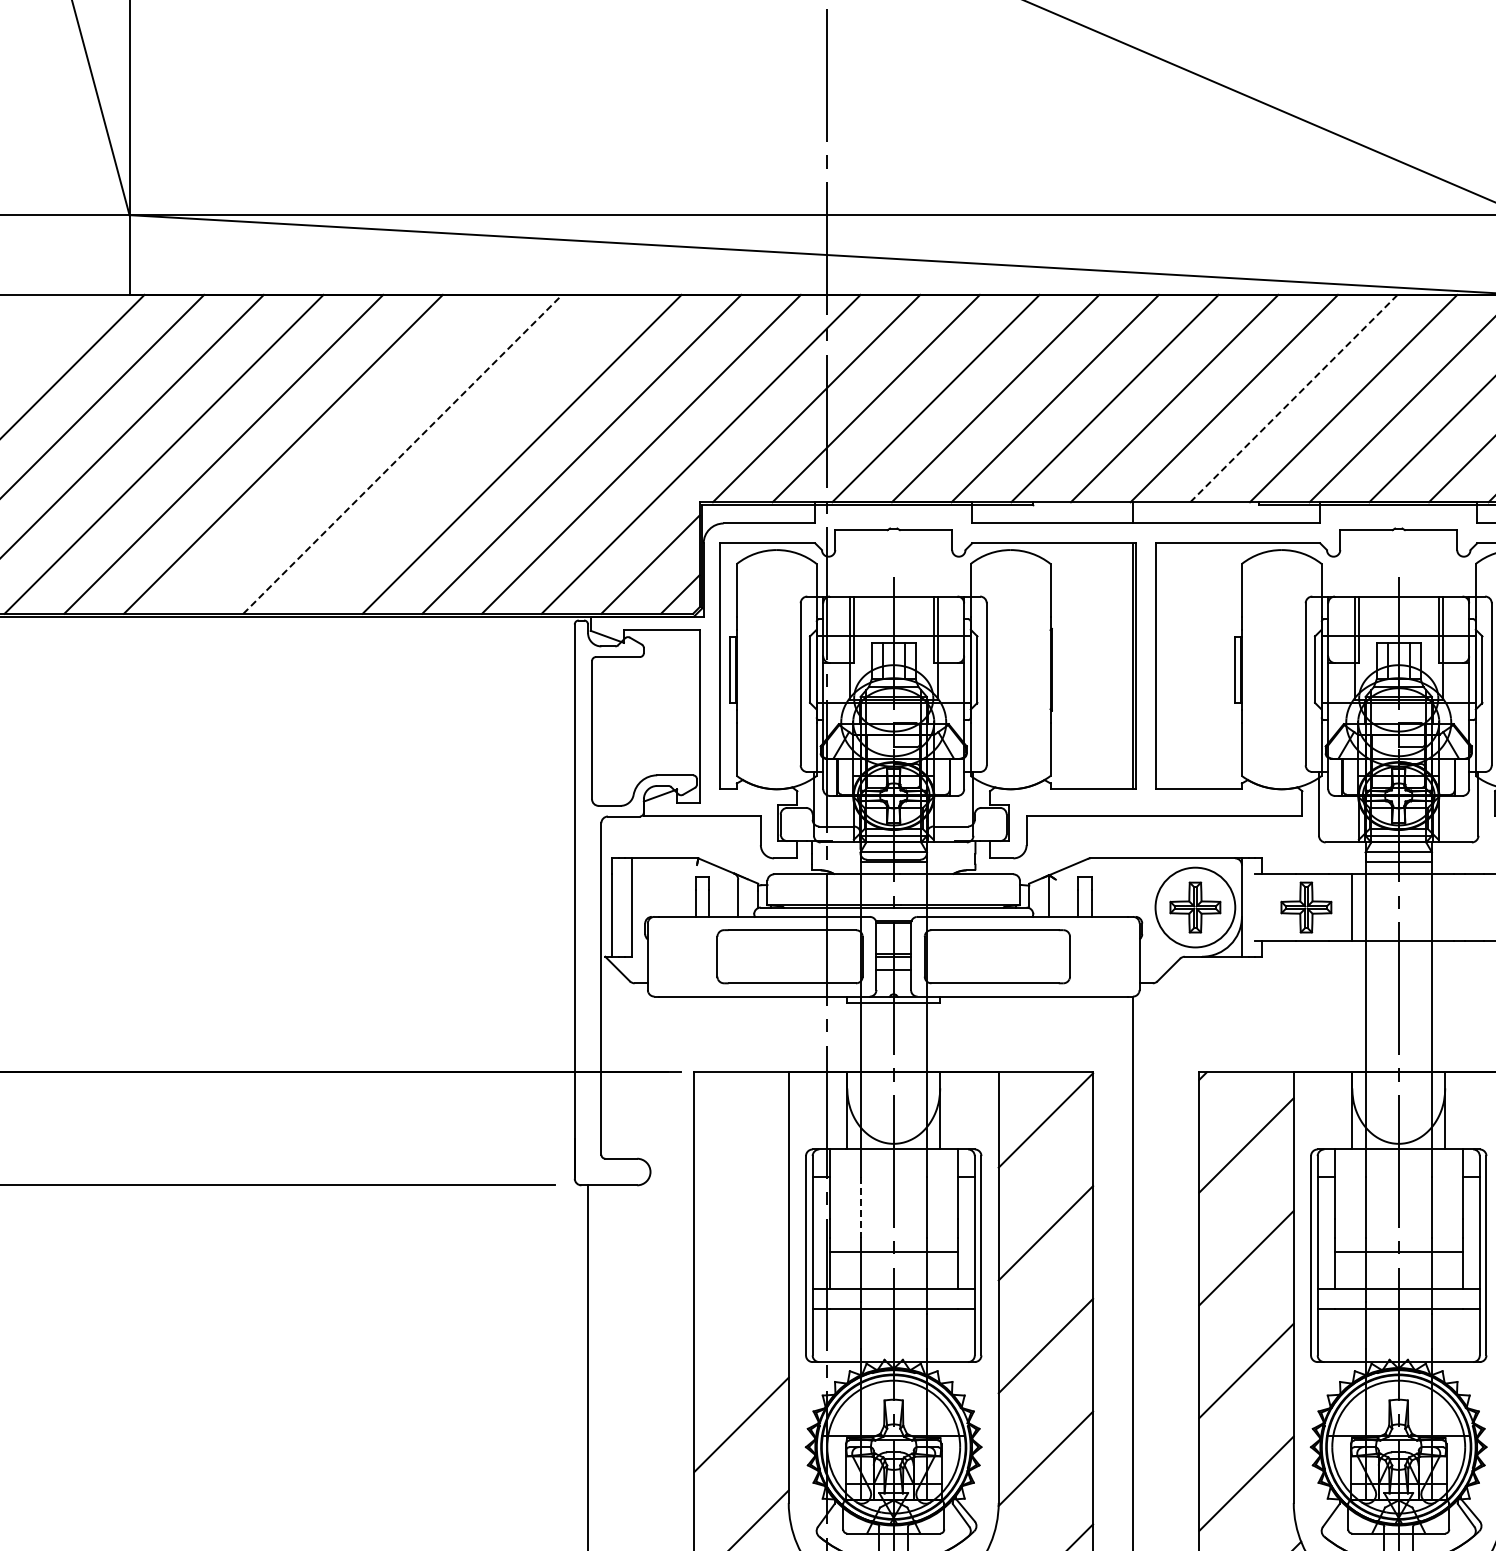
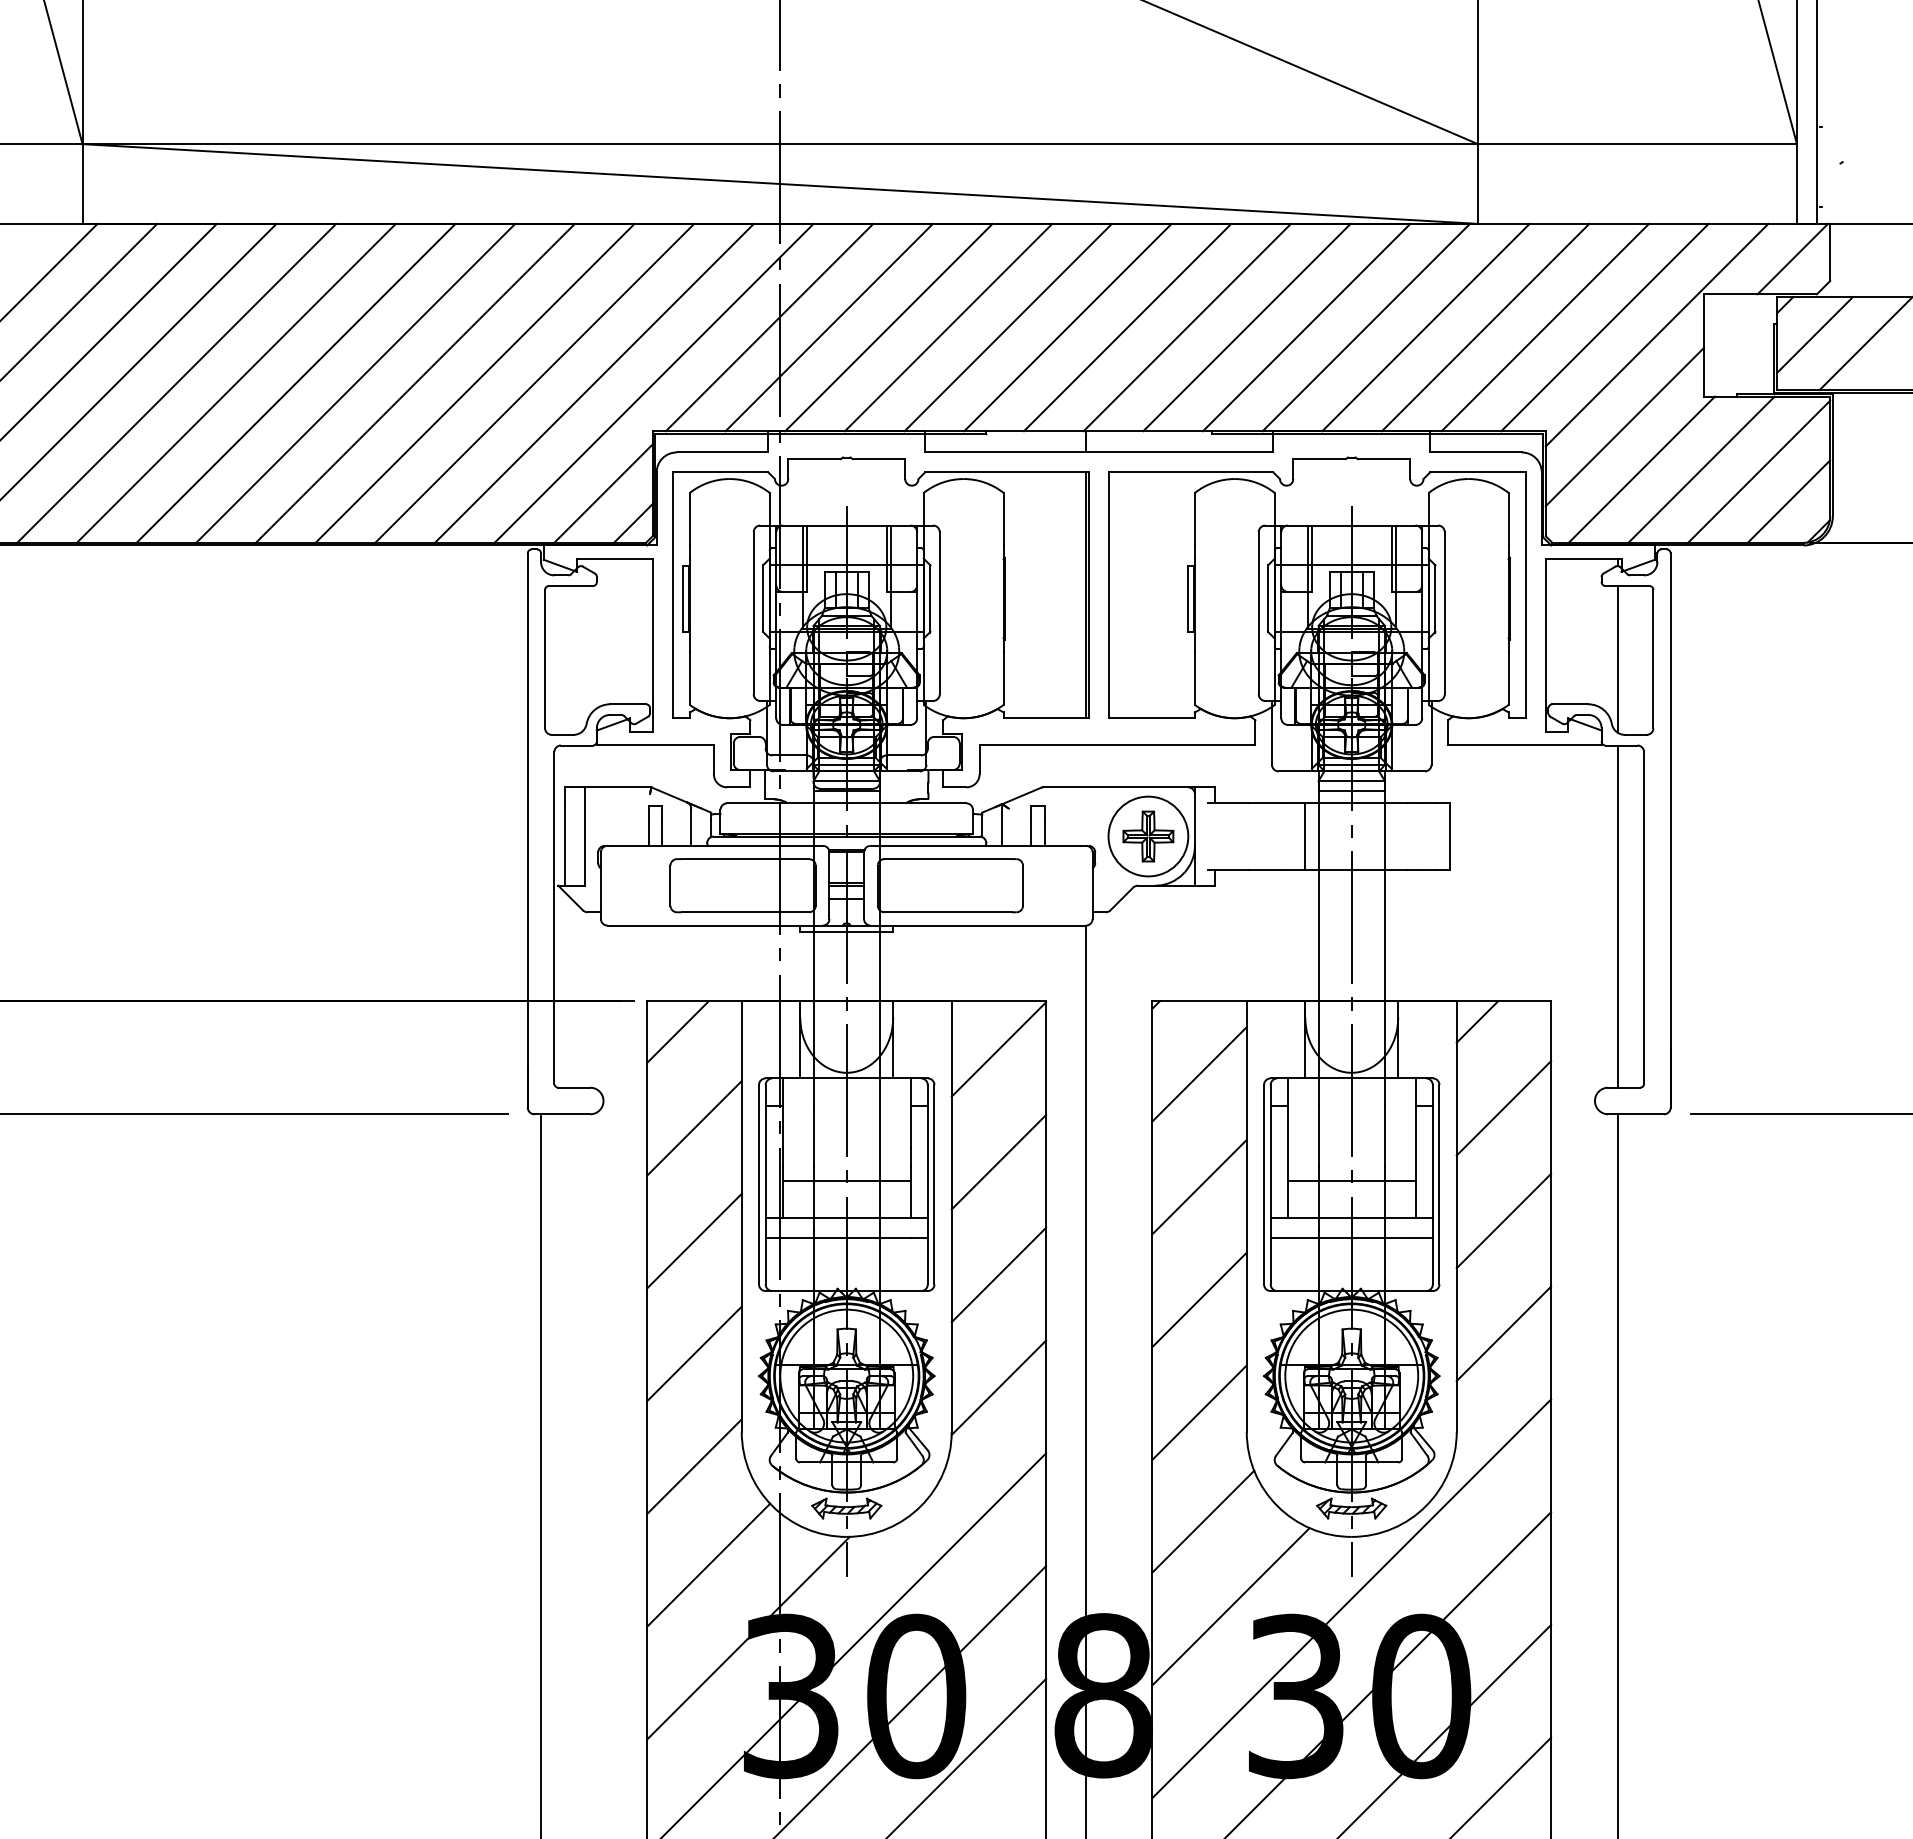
line: (1293, 398) -> (1246, 327), dashed -> solid
line: (342, 453) -> (295, 382), added
line: (461, 453) -> (414, 382), added
line: (402, 454) -> (355, 383), dashed -> solid
part: (1306, 907) -> (1259, 836), removed
line: (724, 1102) -> (677, 1031), added
line: (741, 1199) -> (694, 1128), added
line: (860, 1207) -> (813, 1136), dashed -> solid
line: (741, 1311) -> (694, 1240), added

